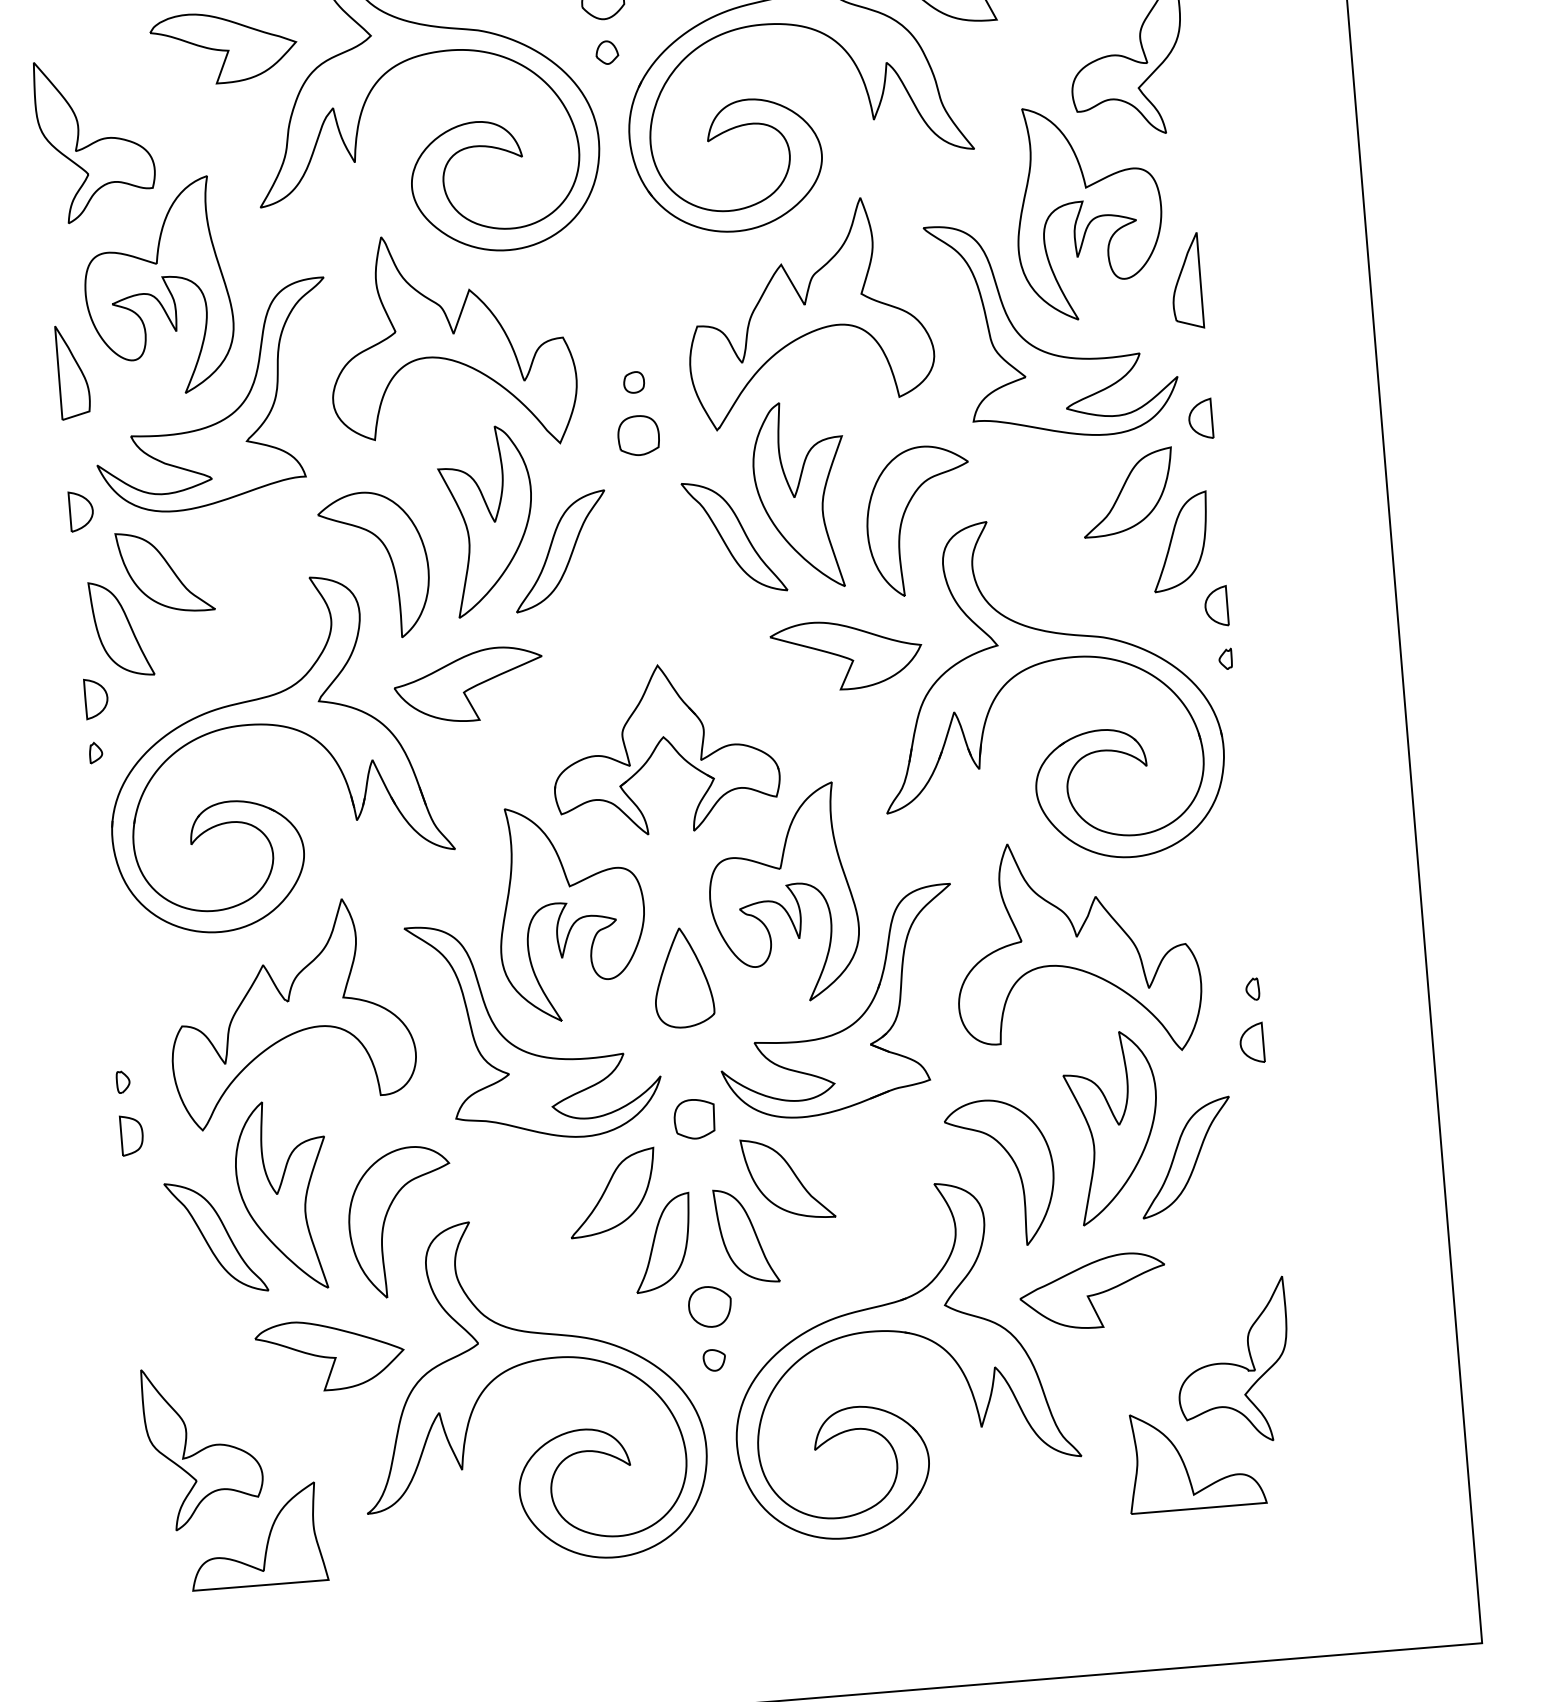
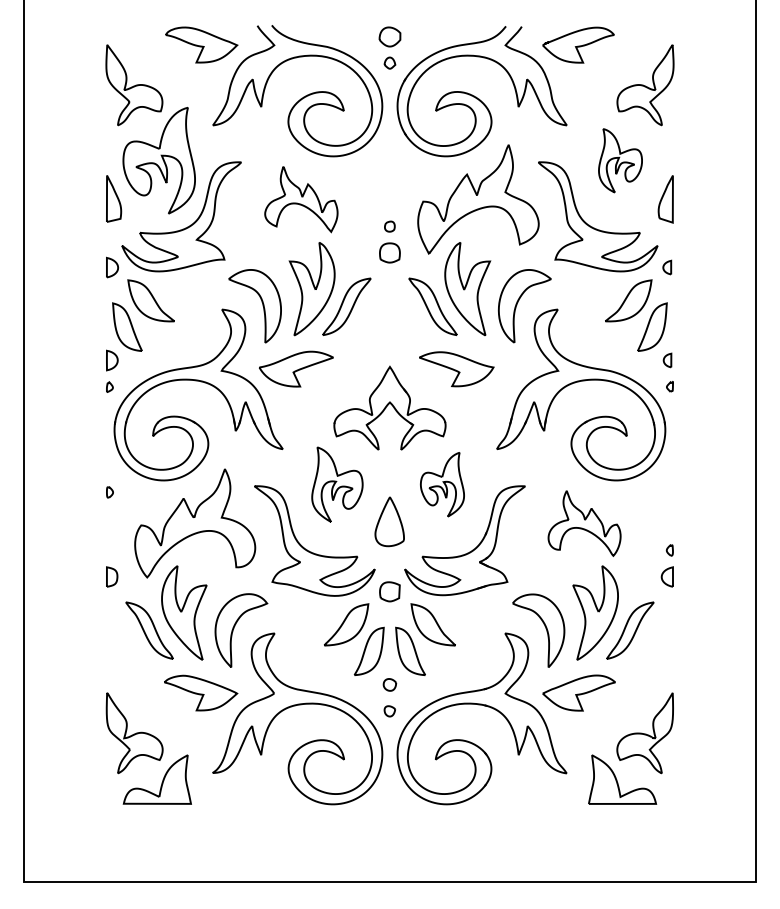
part: (1088, 210) -> (620, 160), size x0.6
part: (451, 342) -> (301, 199), size x0.6
part: (1198, 419) -> (666, 267), size x0.7
part: (1216, 606) -> (667, 360), size x0.7
part: (846, 655) -> (456, 369), moved
part: (783, 893) -> (442, 484), size x0.6
part: (571, 911) -> (337, 484), size x0.7
part: (1075, 949) -> (584, 523), size x0.6
part: (122, 1082) -> (109, 492), moved
part: (709, 1306) -> (389, 684), size x0.6

